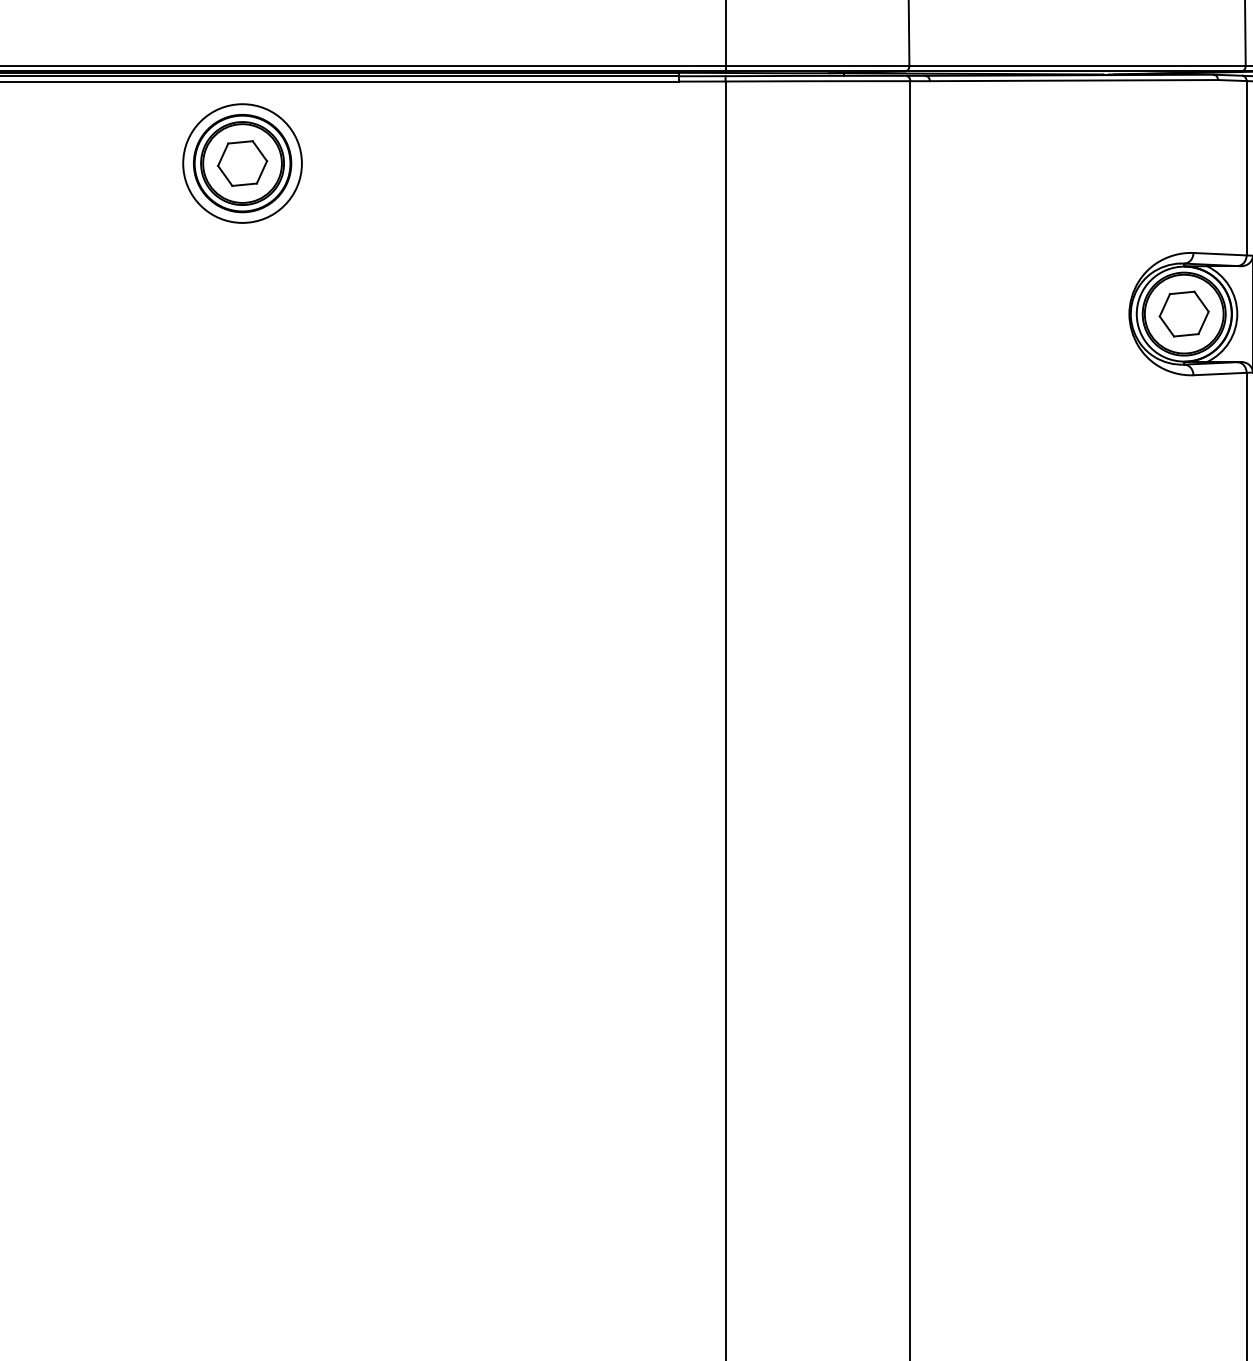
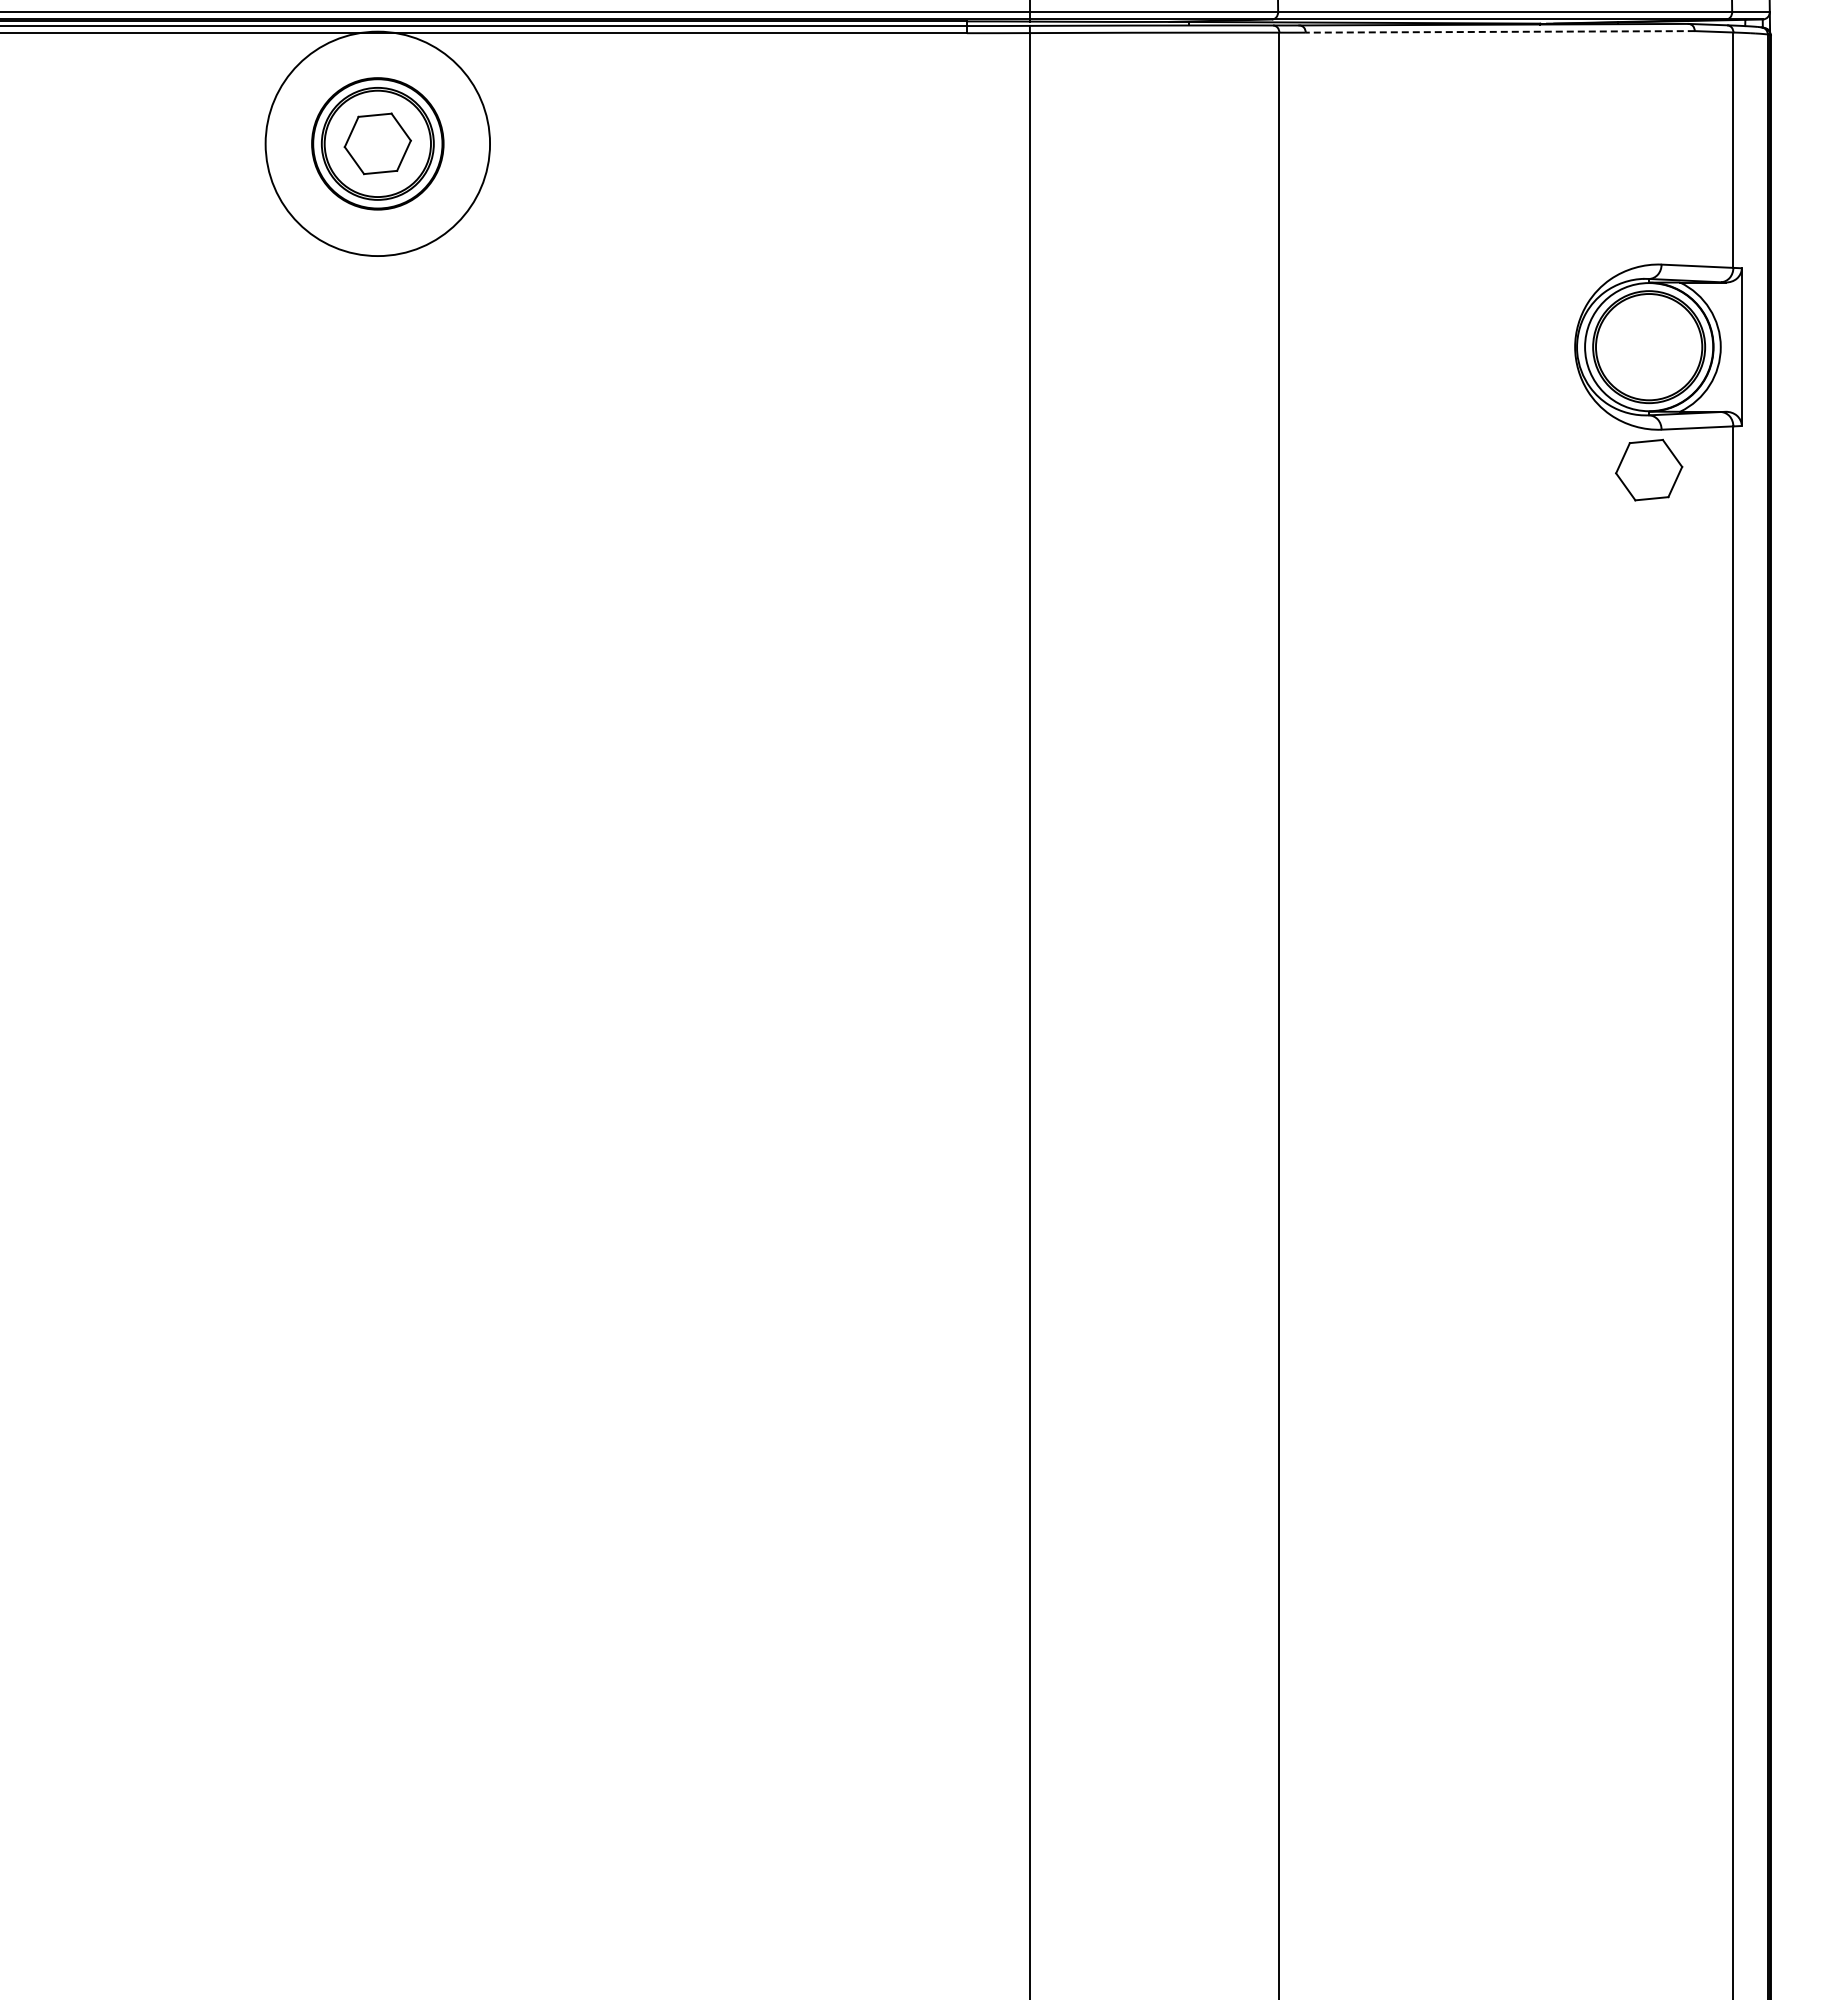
line: (1074, 80) -> (1500, 31), solid -> dashed
circle: (242, 163) -> (377, 143), size x1.4
part: (1184, 313) -> (1649, 469), moved

